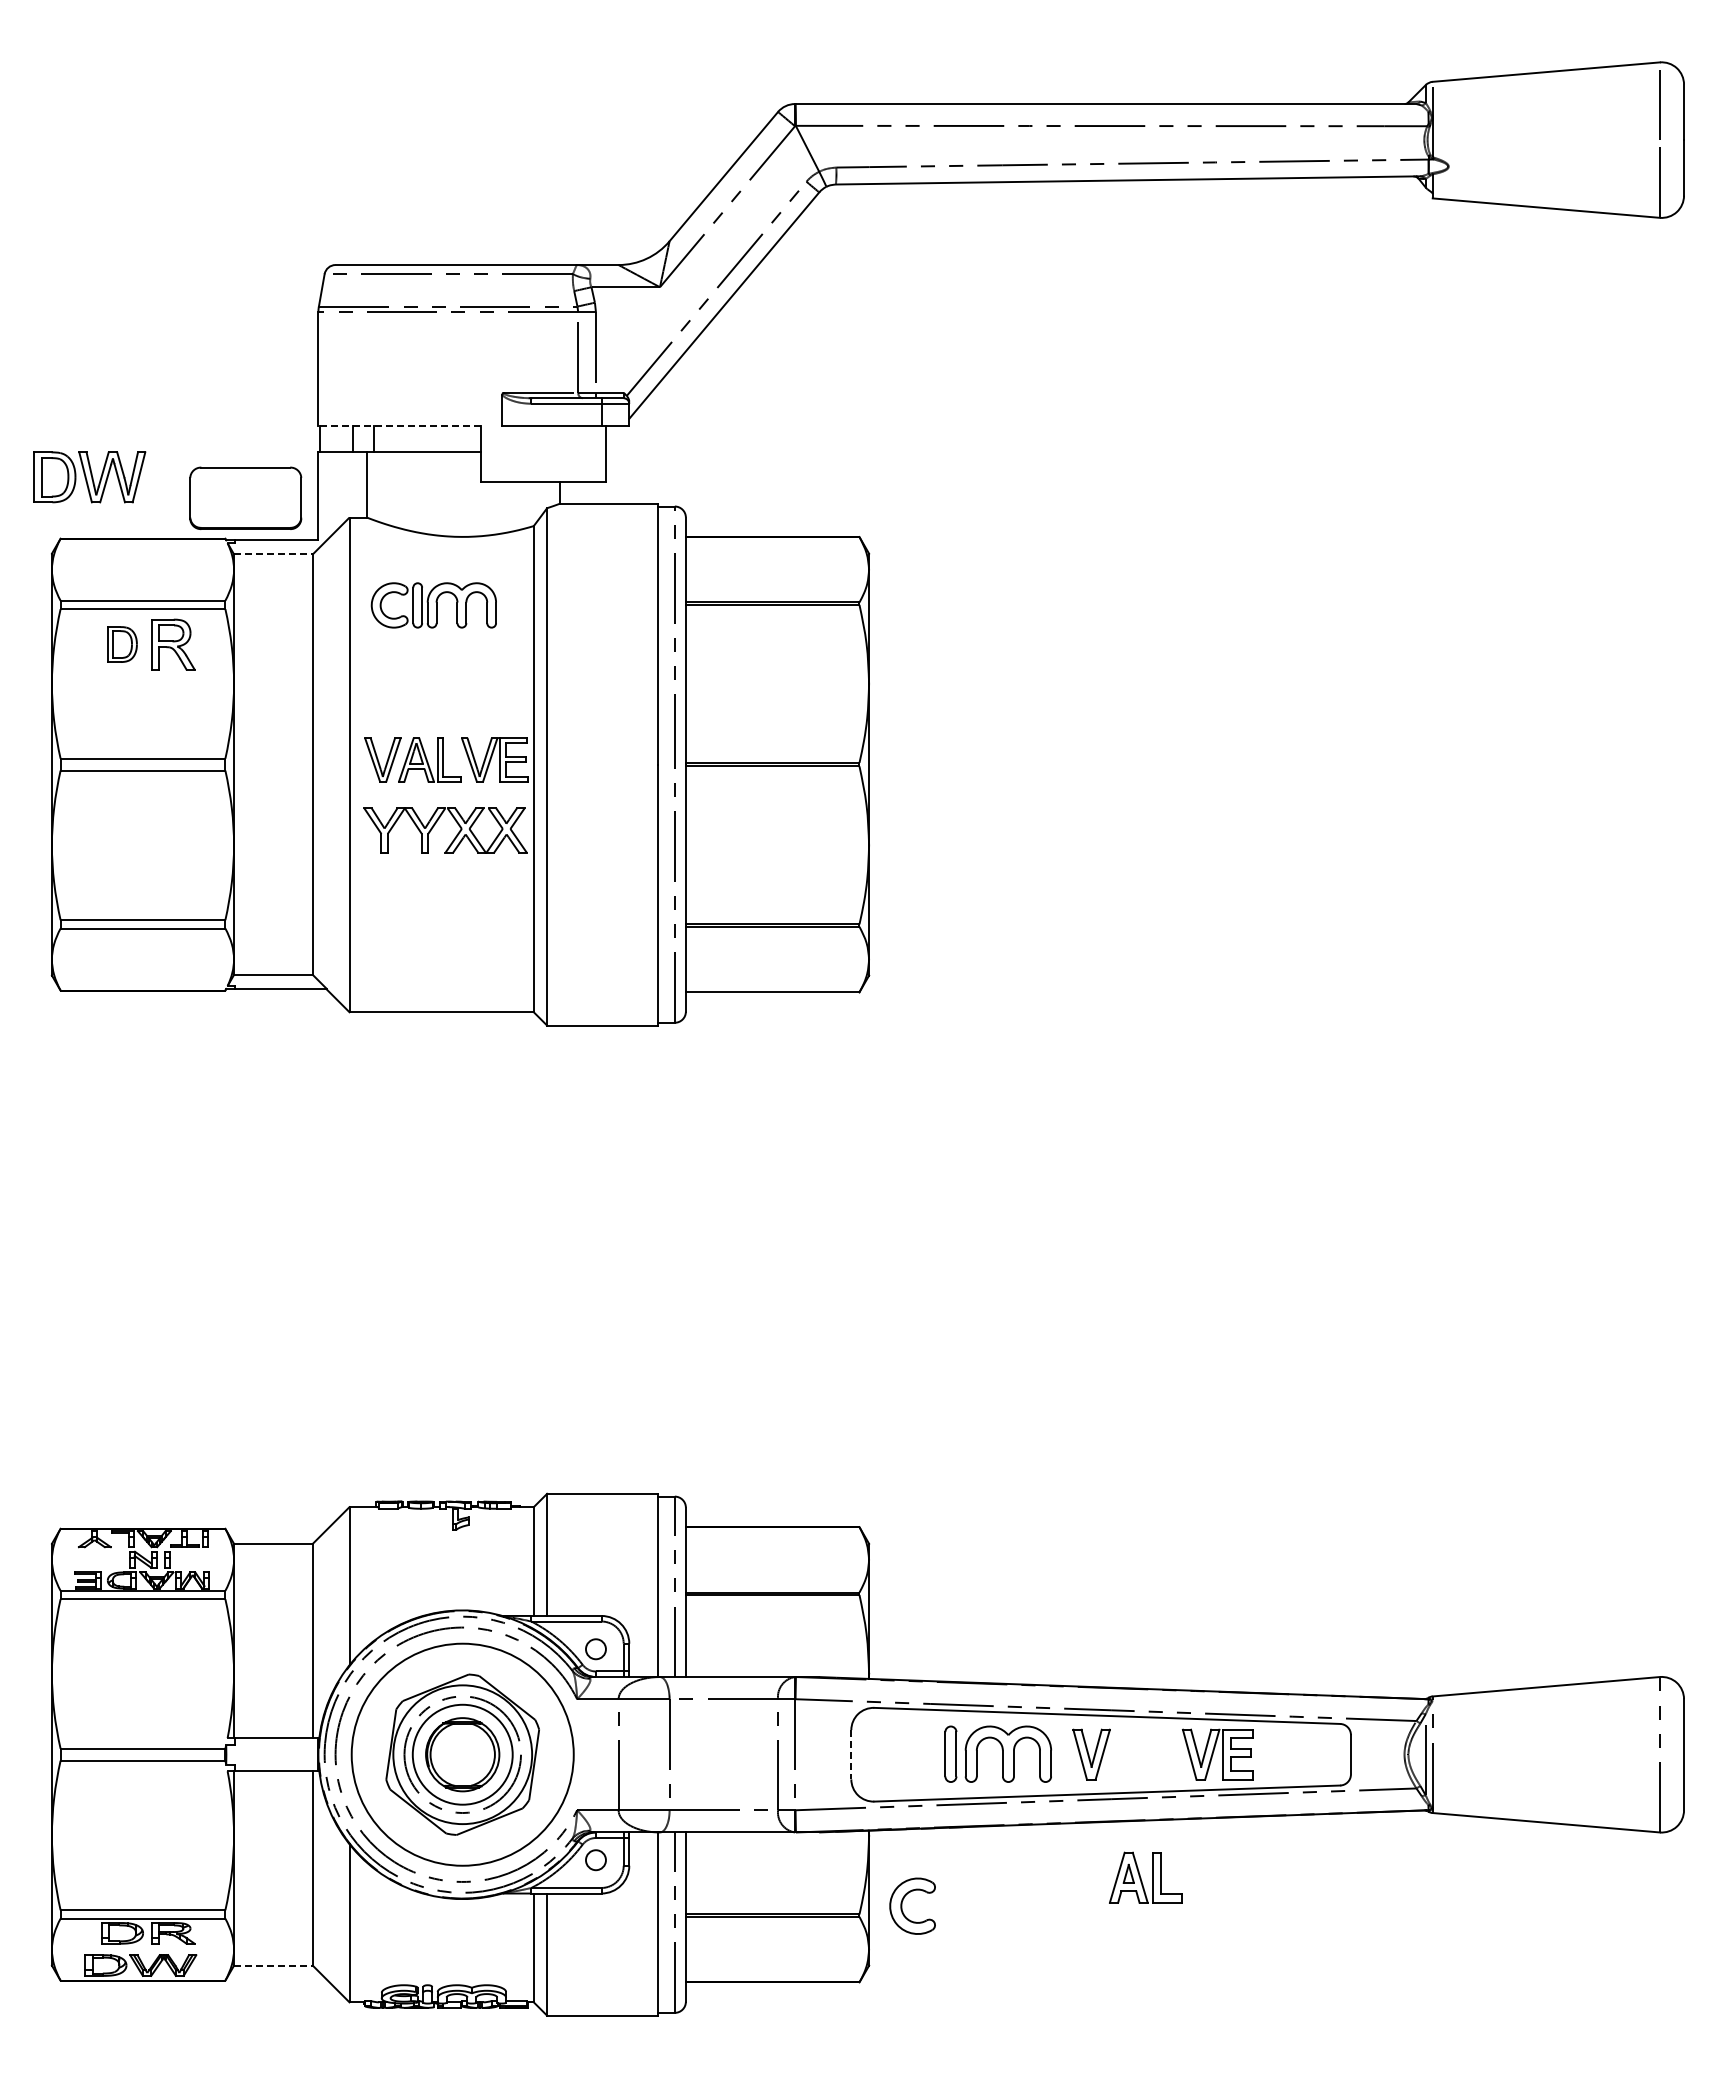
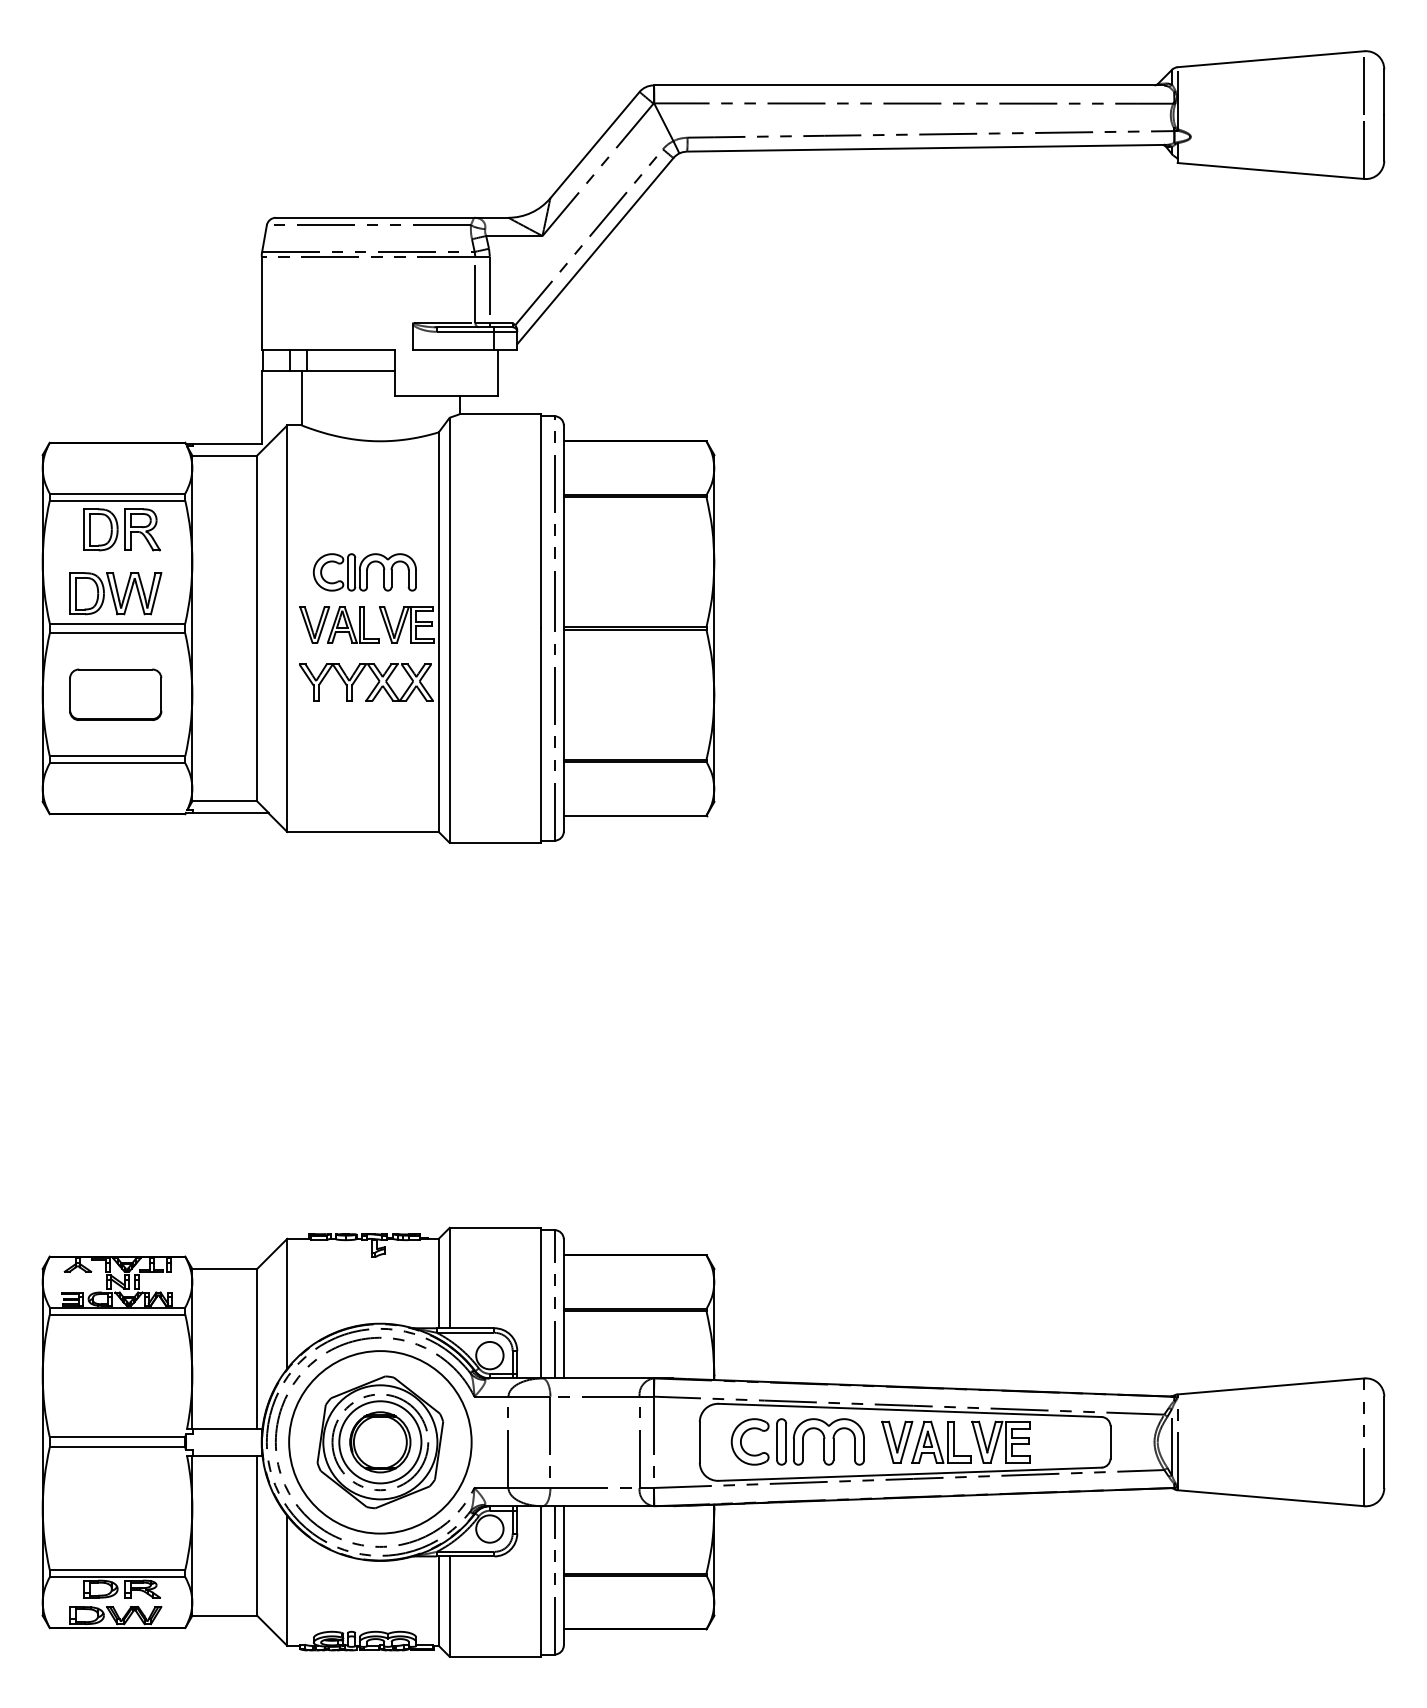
line: (398, 426) -> (327, 350), dashed -> solid
part: (89, 477) -> (115, 593), moved
part: (245, 497) -> (115, 694), moved
line: (273, 554) -> (224, 455), dashed -> solid
part: (433, 605) -> (364, 572), moved
part: (122, 644) -> (100, 529), size x1.43
circle: (595, 1648) -> (489, 1355), size x1.67
line: (851, 1754) -> (699, 1442), dashed -> solid
circle: (595, 1859) -> (489, 1528), size x1.67
part: (1145, 1877) -> (941, 1442), moved
part: (902, 1905) -> (741, 1441), moved
line: (273, 1965) -> (224, 1615), dashed -> solid

